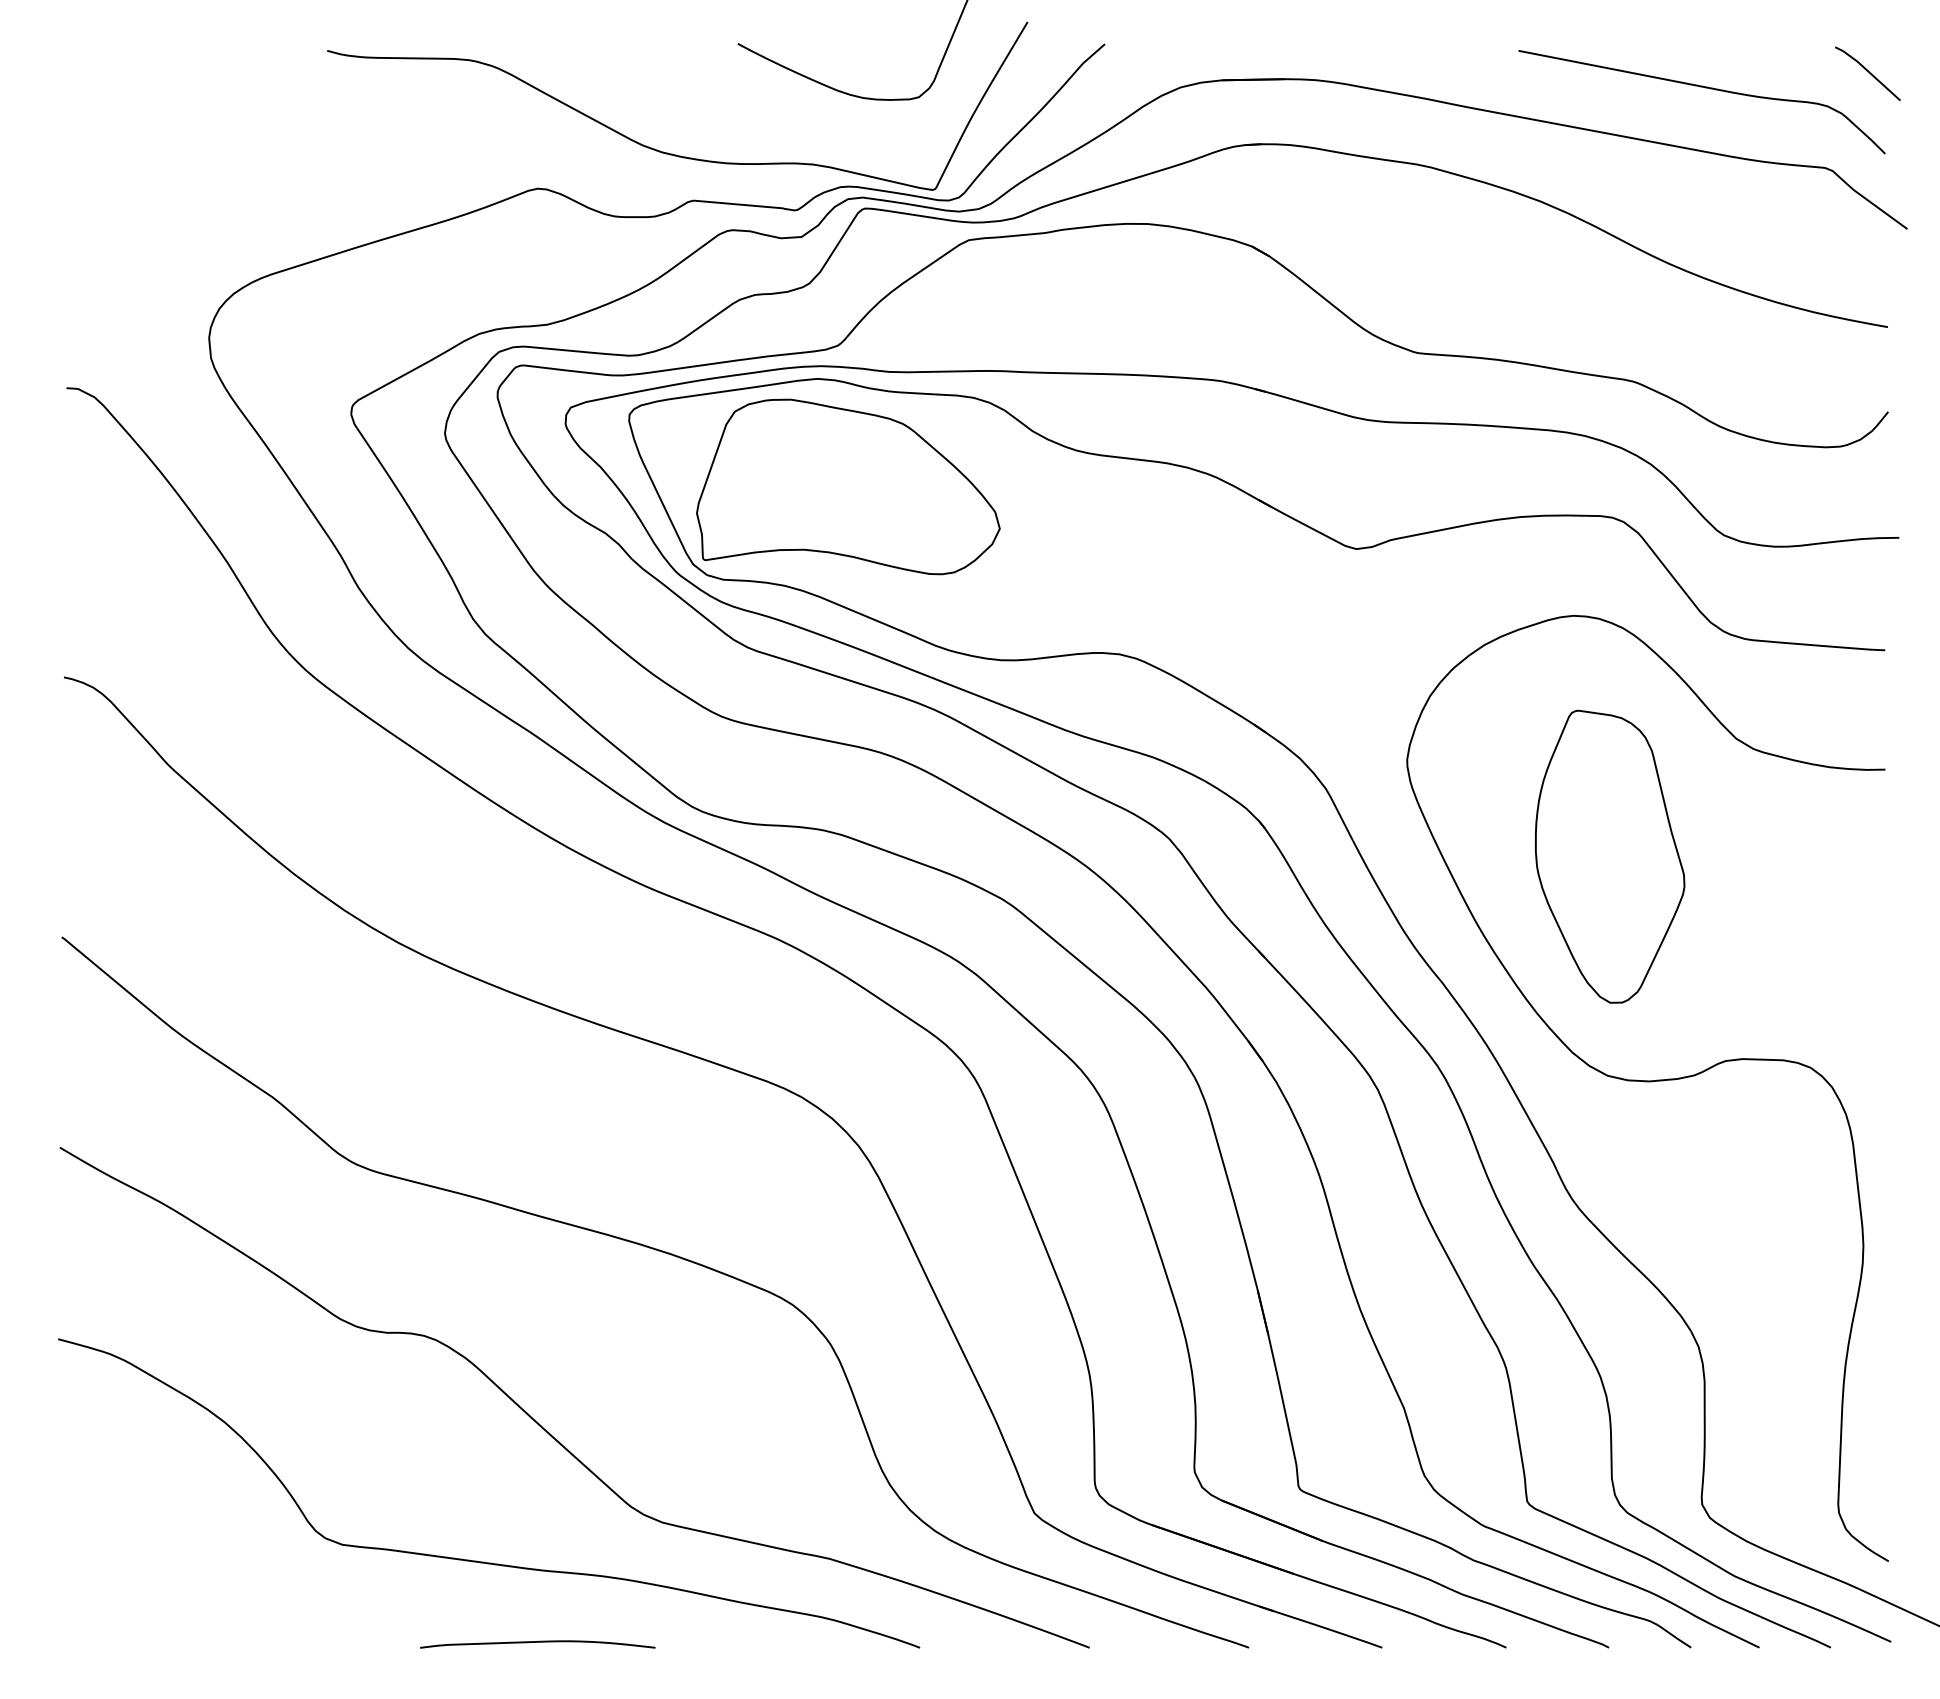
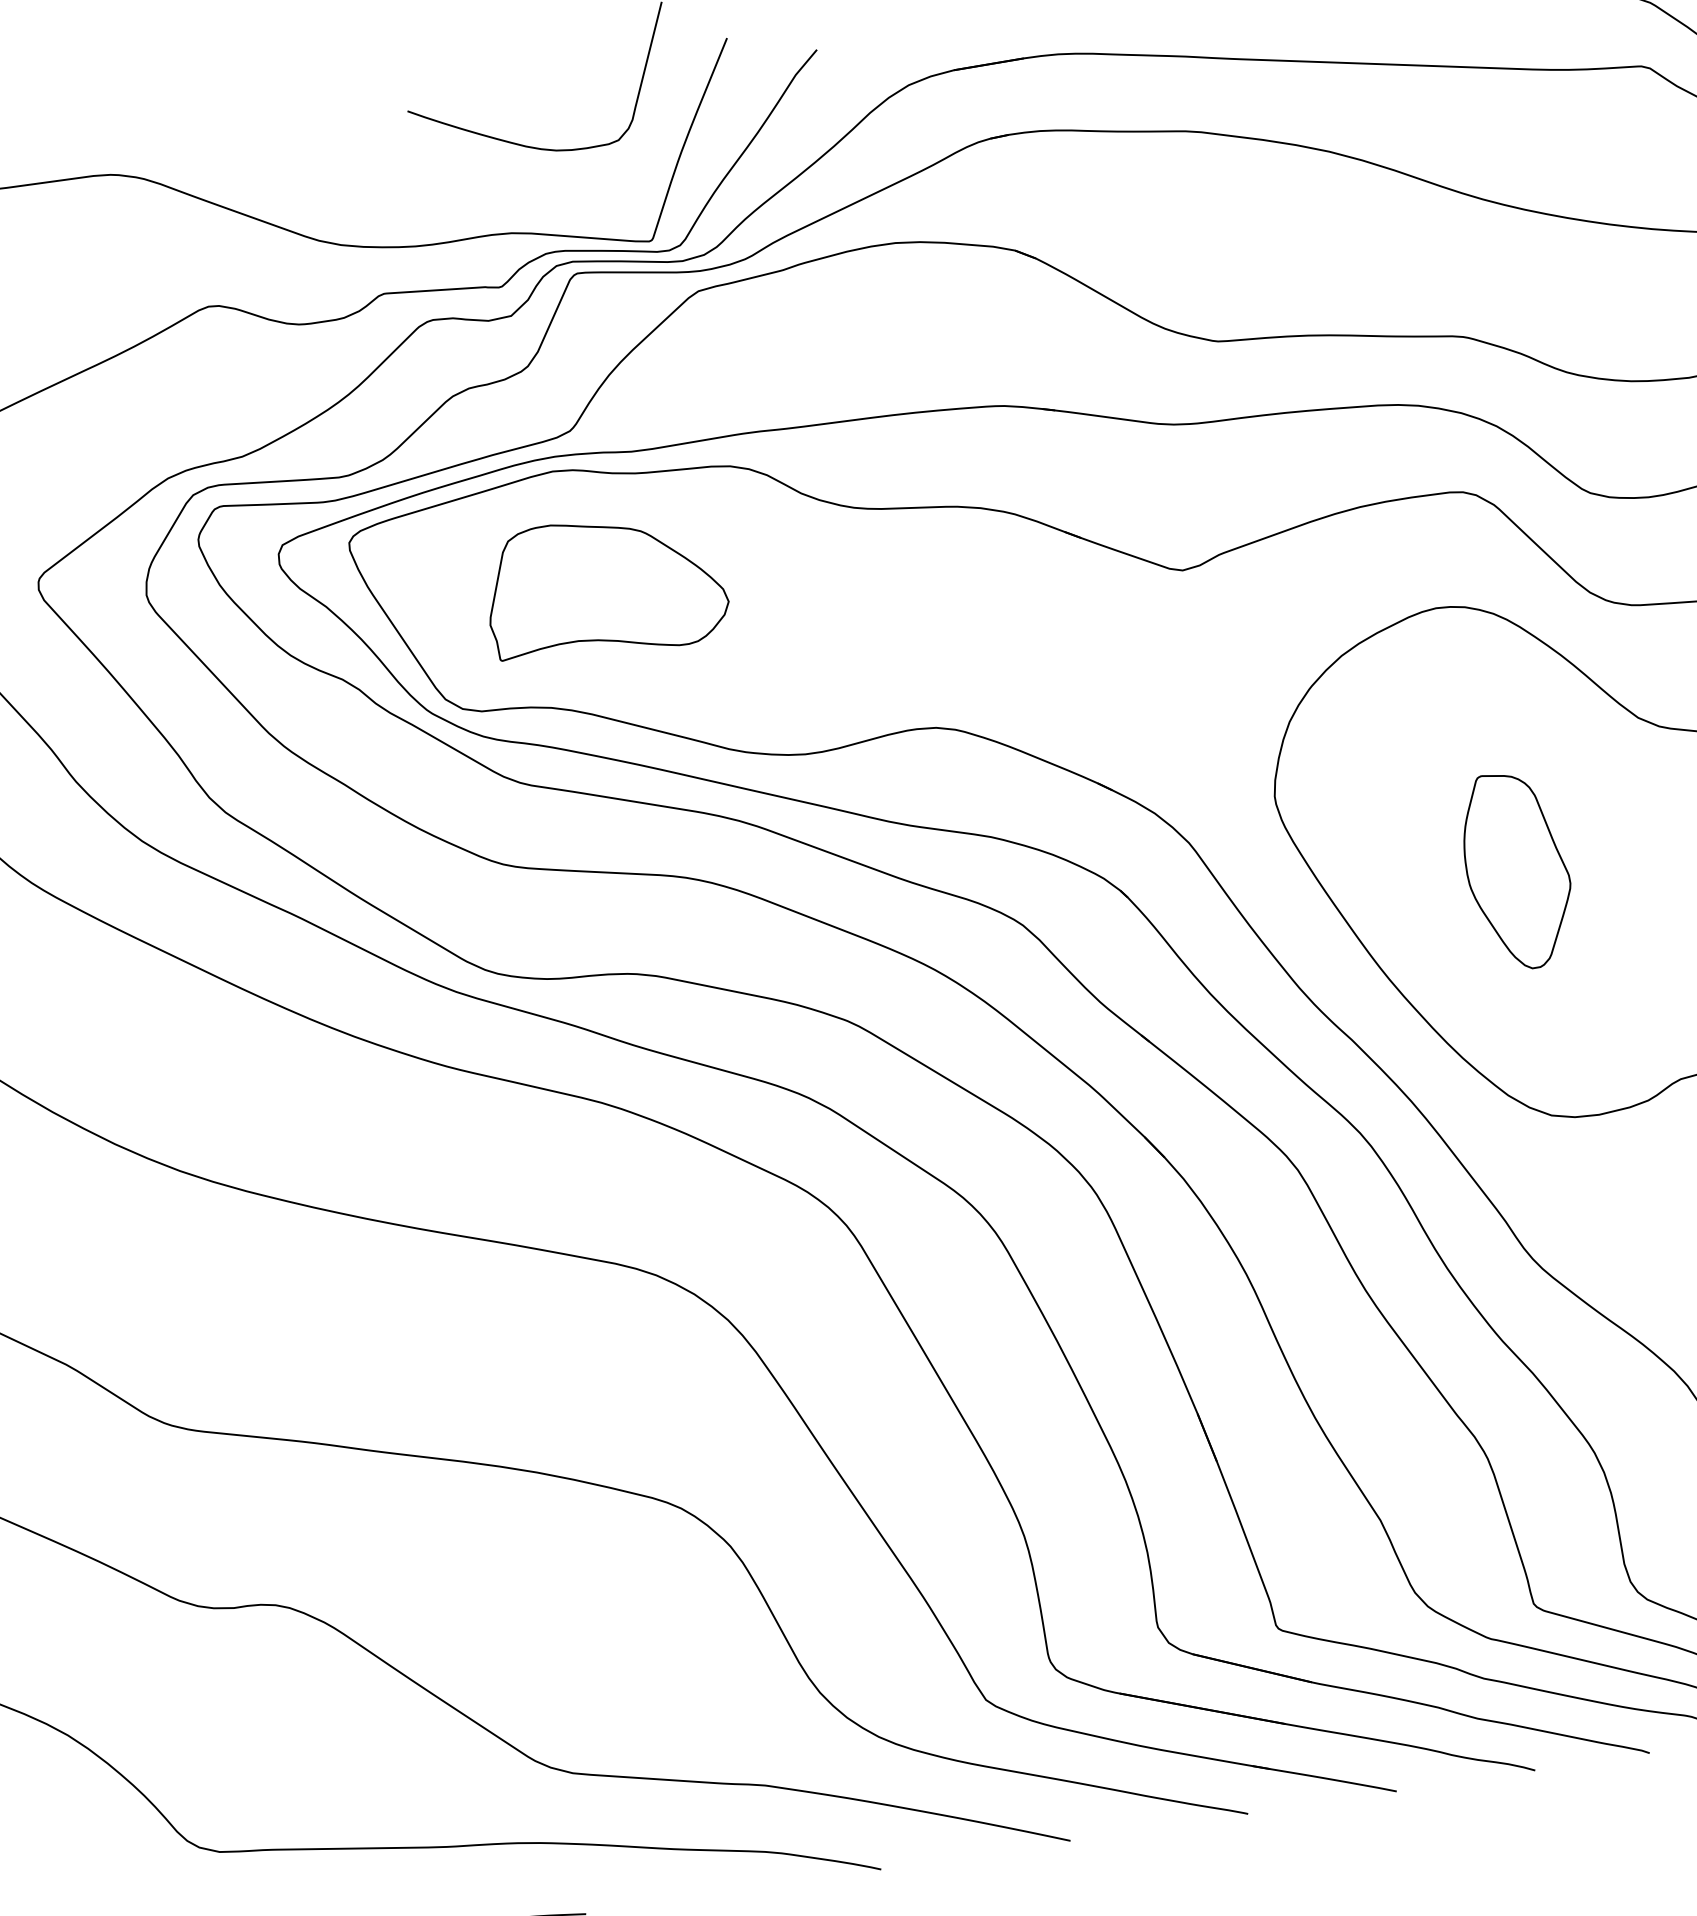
part: (848, 486) -> (605, 586), size x0.7
part: (1610, 856) -> (1517, 870), size x0.6

